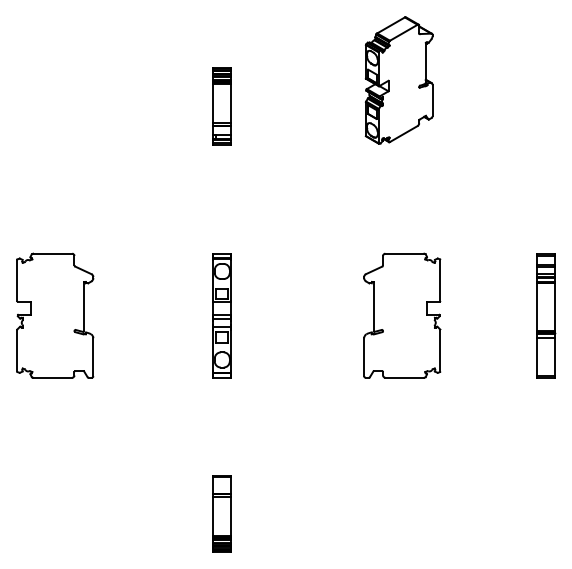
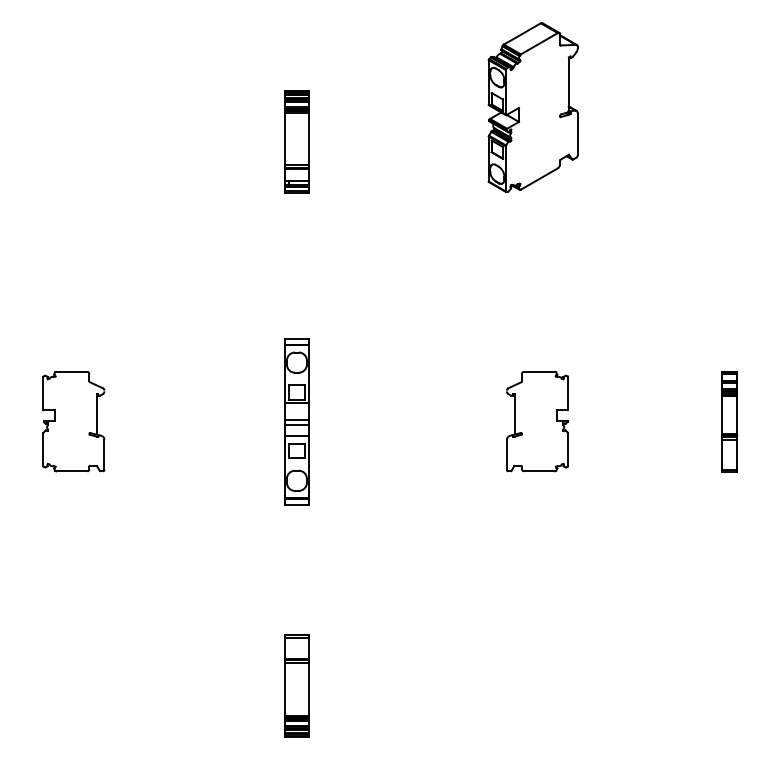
part: (55, 315) -> (74, 421), size x0.6
part: (402, 315) -> (537, 421), size x0.6
part: (546, 315) -> (729, 421), size x0.6

